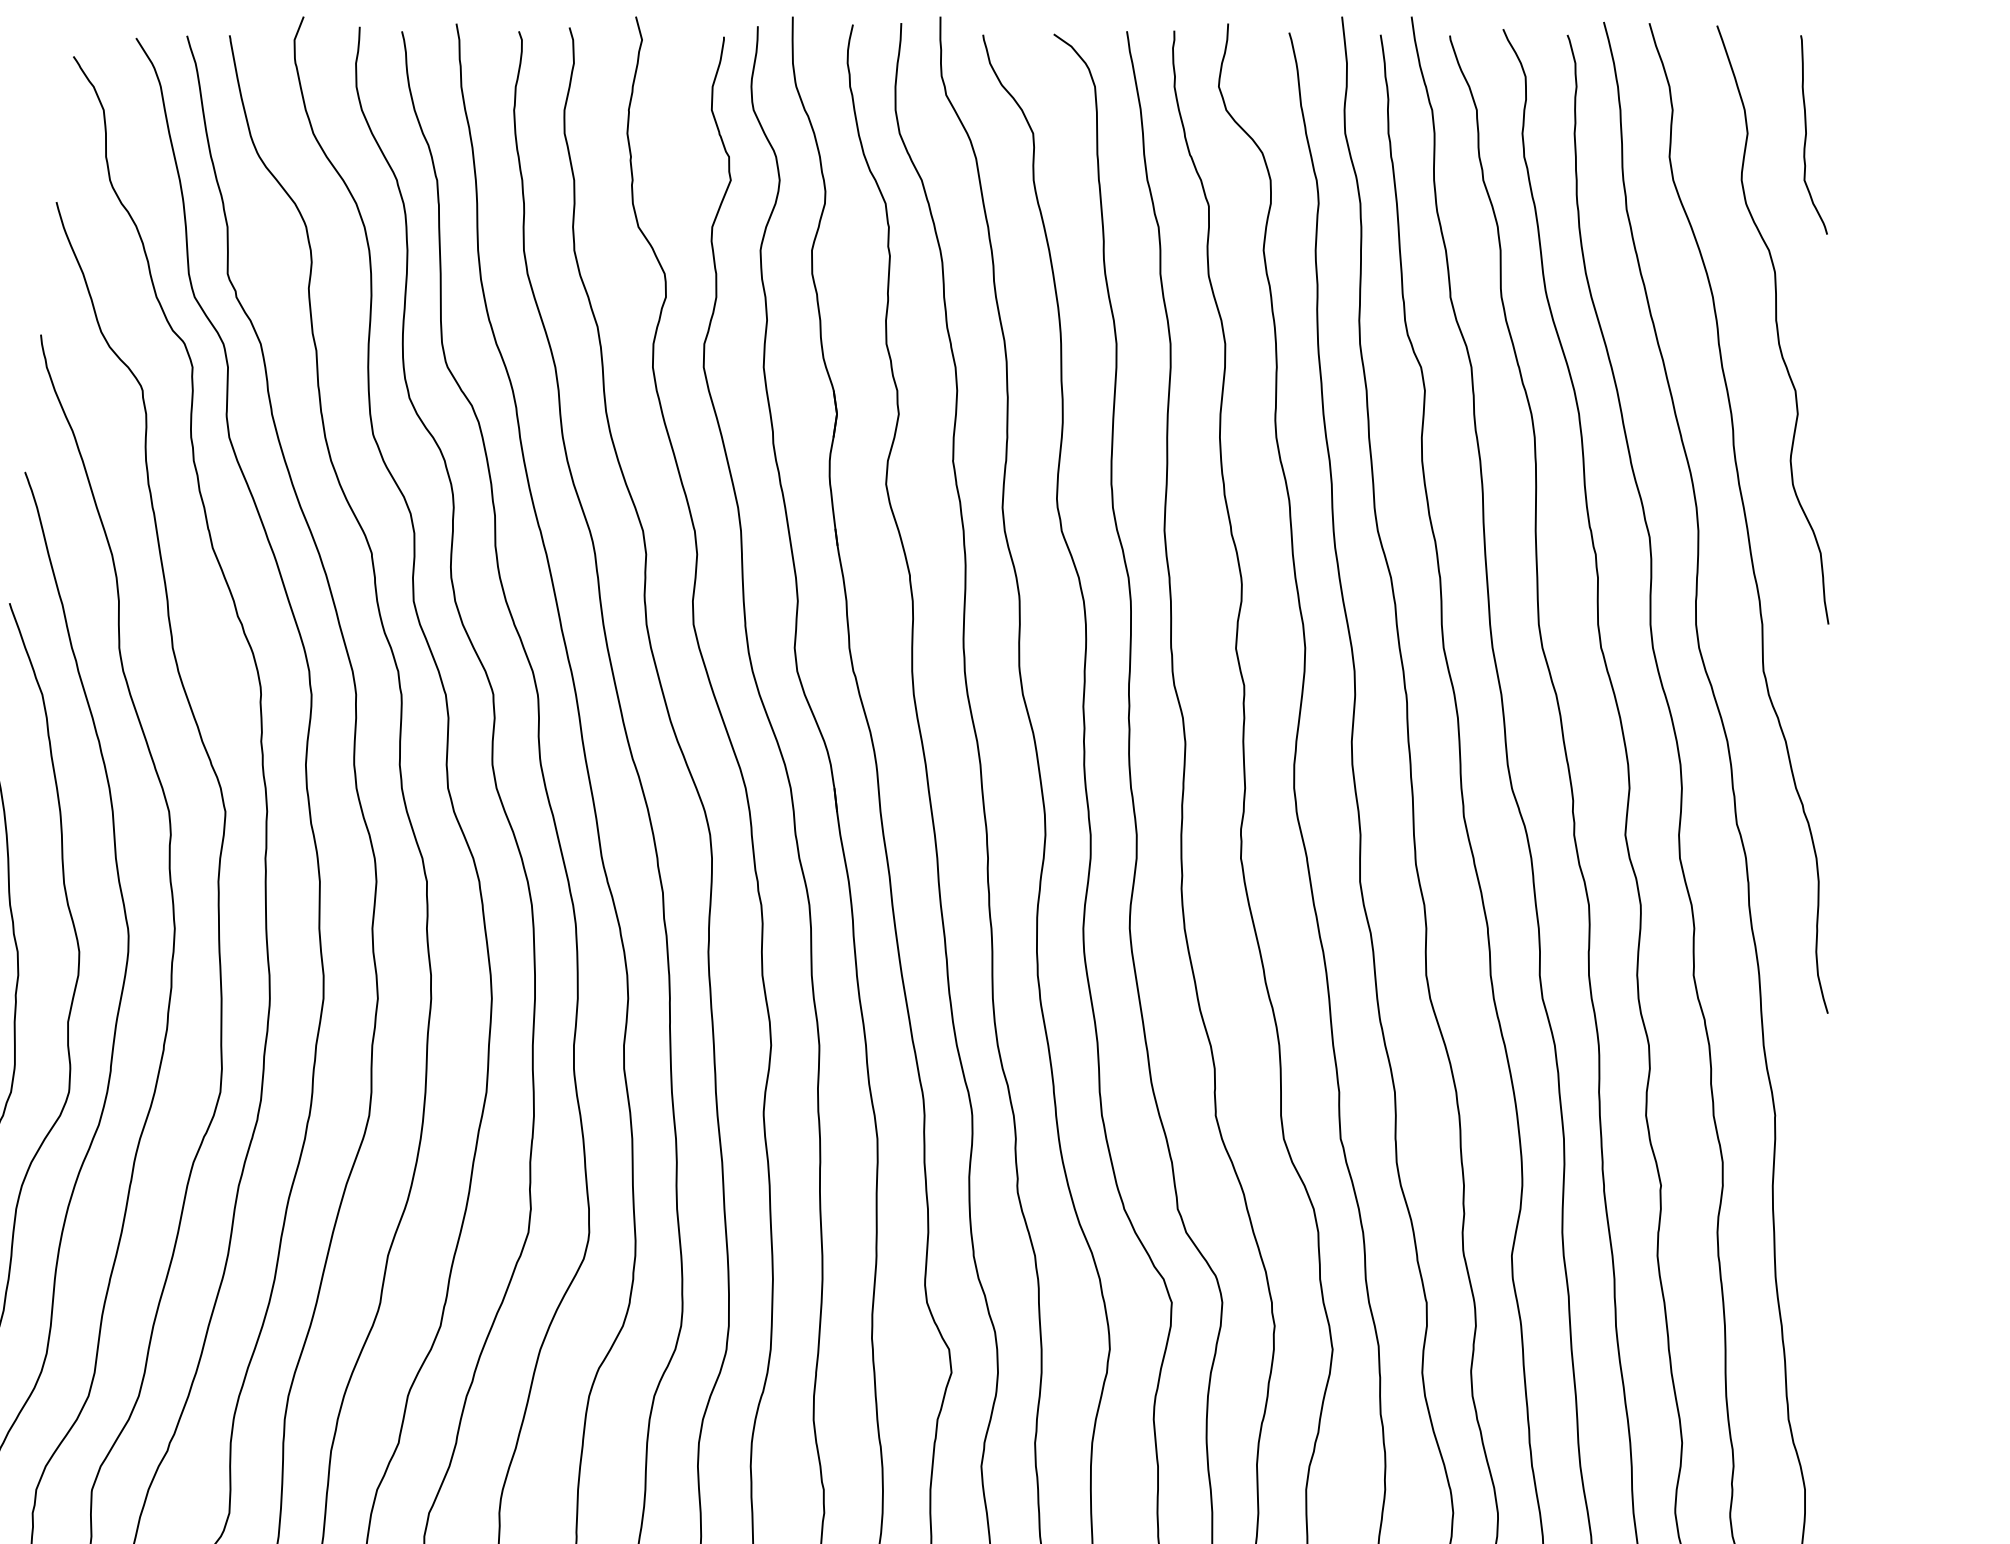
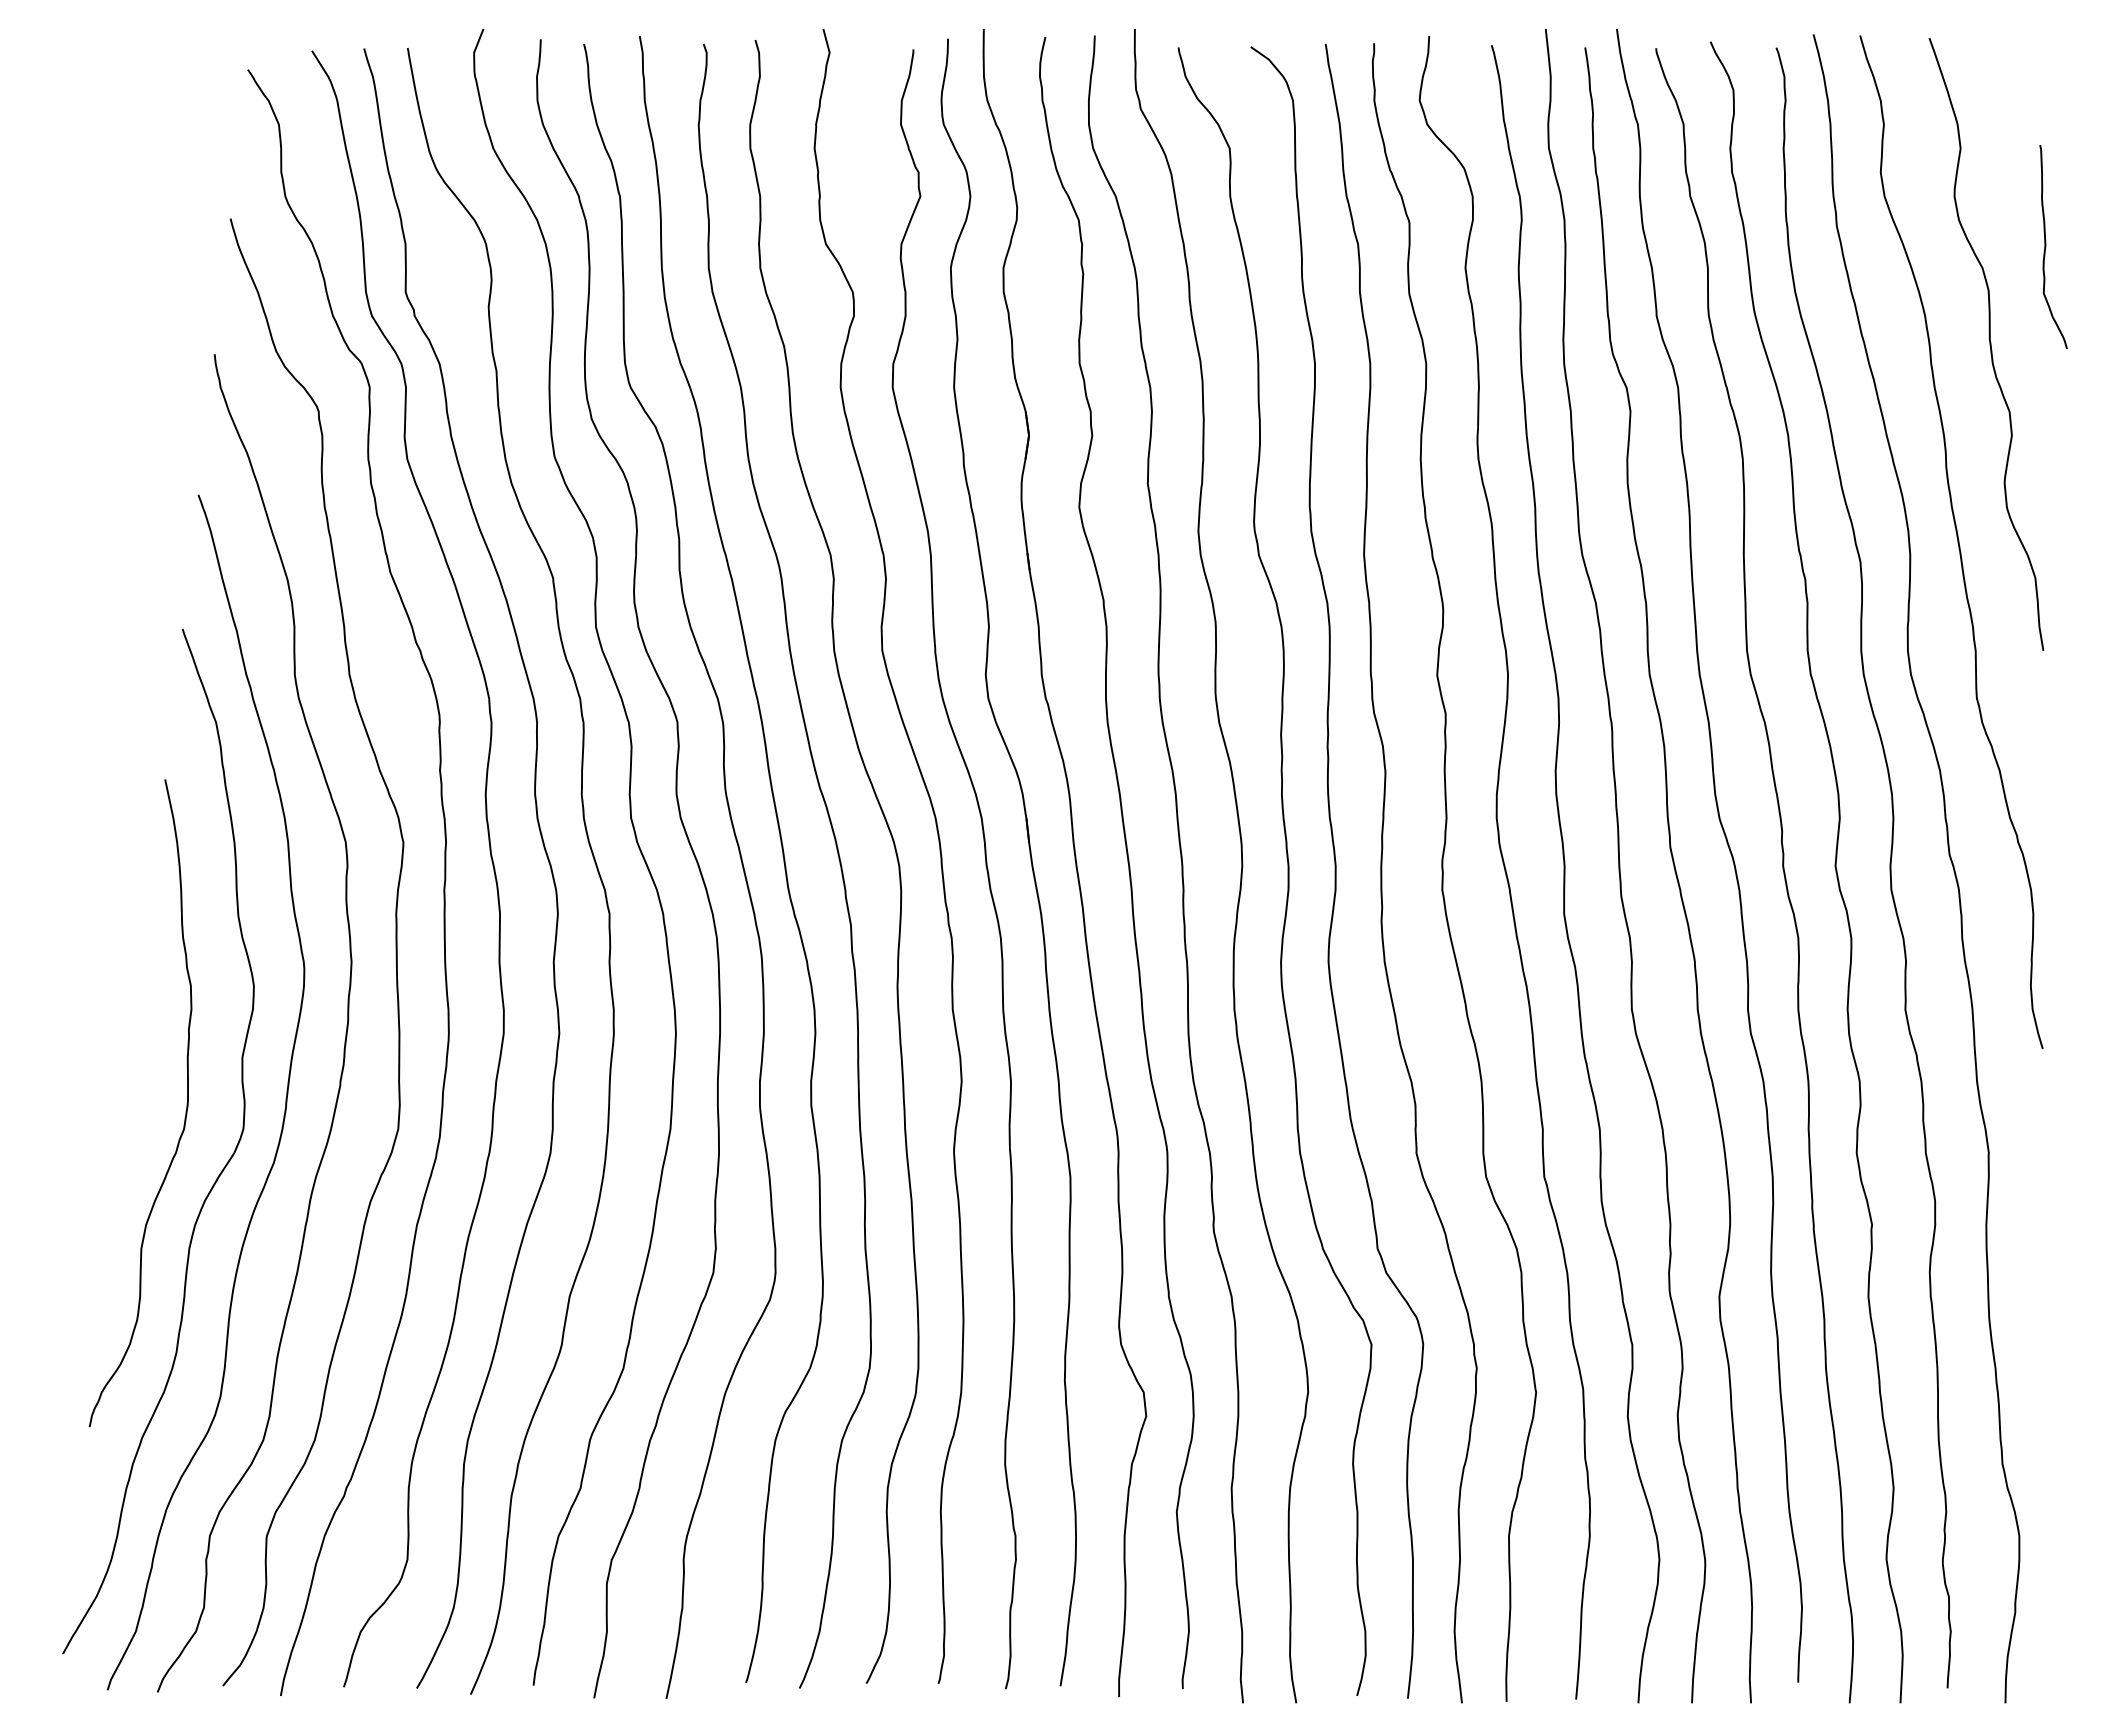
curve: (1807, 134) -> (2046, 246), moved

